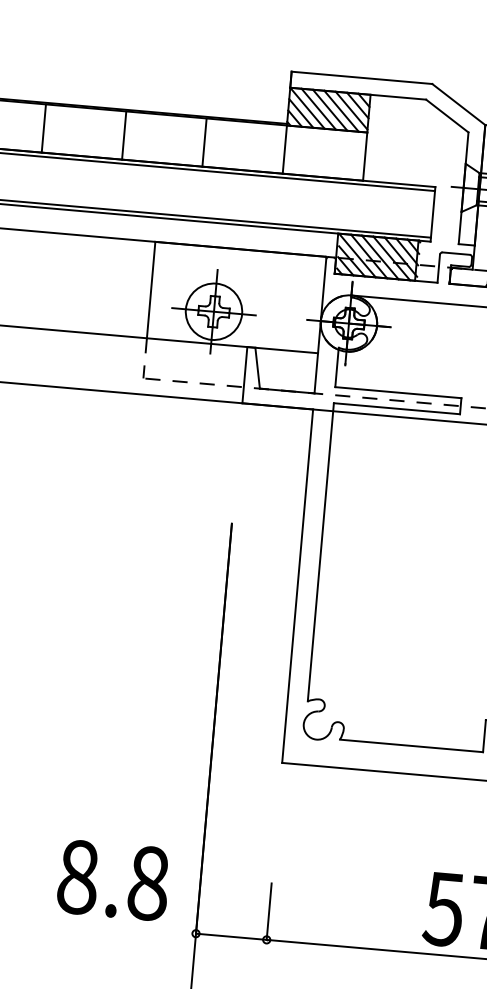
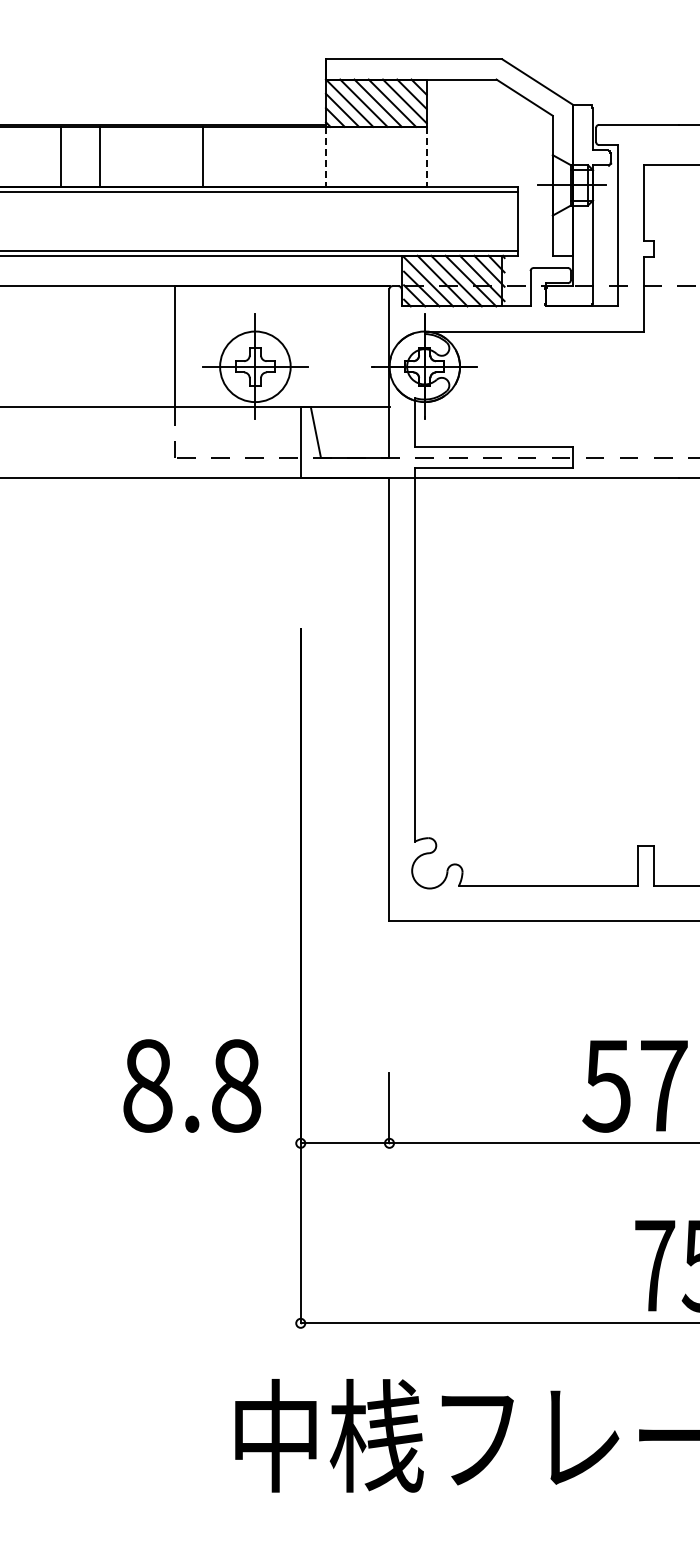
line: (43, 127) -> (60, 156), moved
line: (124, 135) -> (100, 156), moved
line: (204, 142) -> (203, 156), moved
line: (284, 149) -> (325, 157), solid -> dashed
line: (364, 156) -> (426, 157), solid -> dashed

